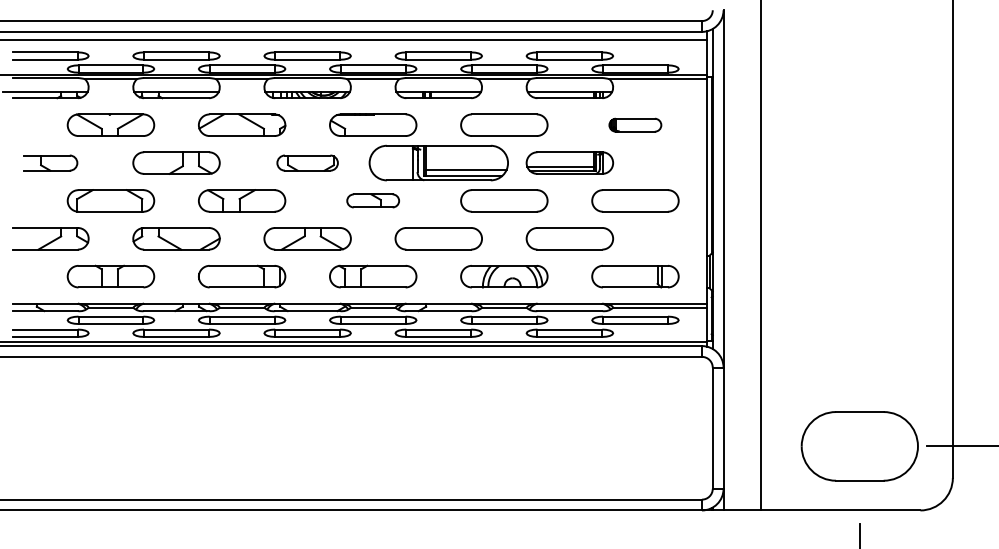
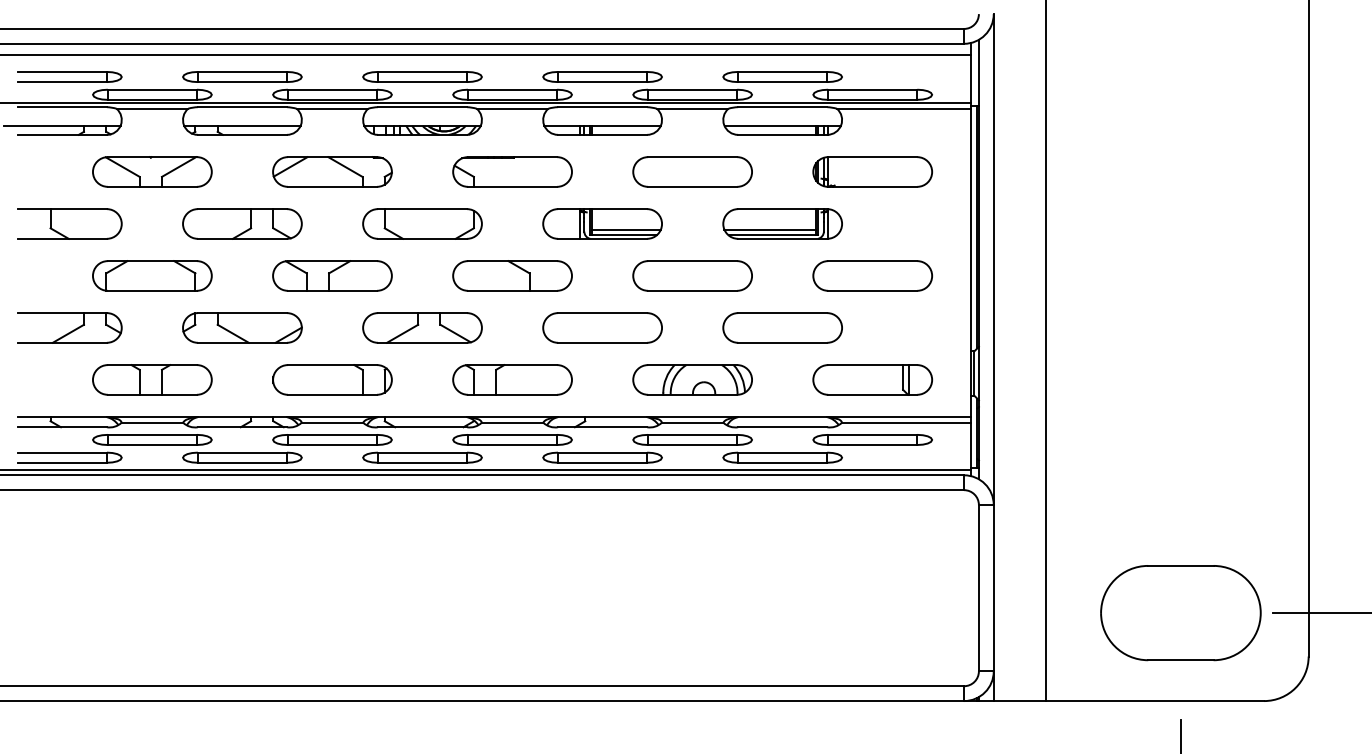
part: (635, 124) -> (872, 171), size x1.67
part: (50, 162) -> (69, 223), size x1.43
part: (307, 162) -> (422, 223), size x1.43
part: (438, 162) -> (602, 223), size x0.62
part: (373, 200) -> (512, 275), size x1.67

